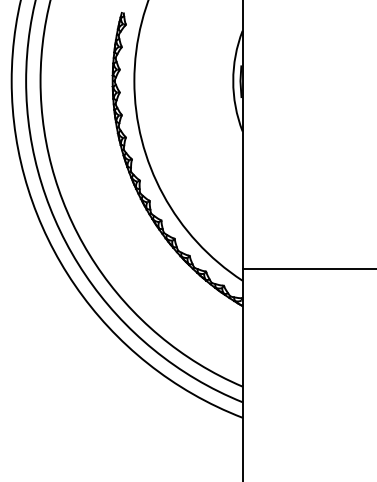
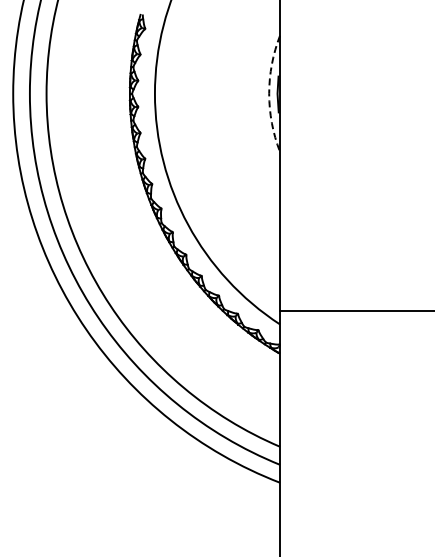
arc: (233, 80) -> (269, 93), solid -> dashed

